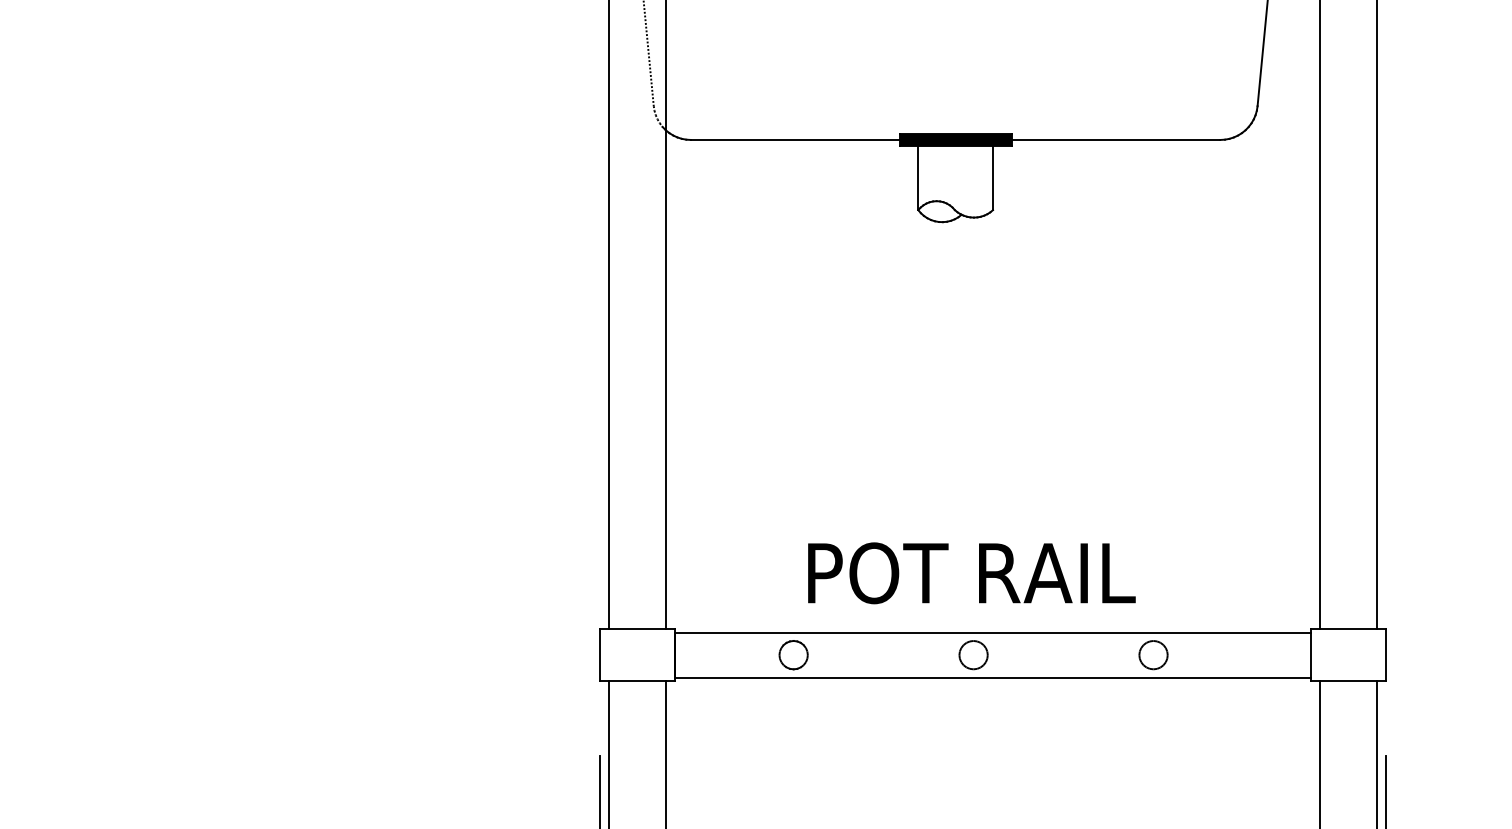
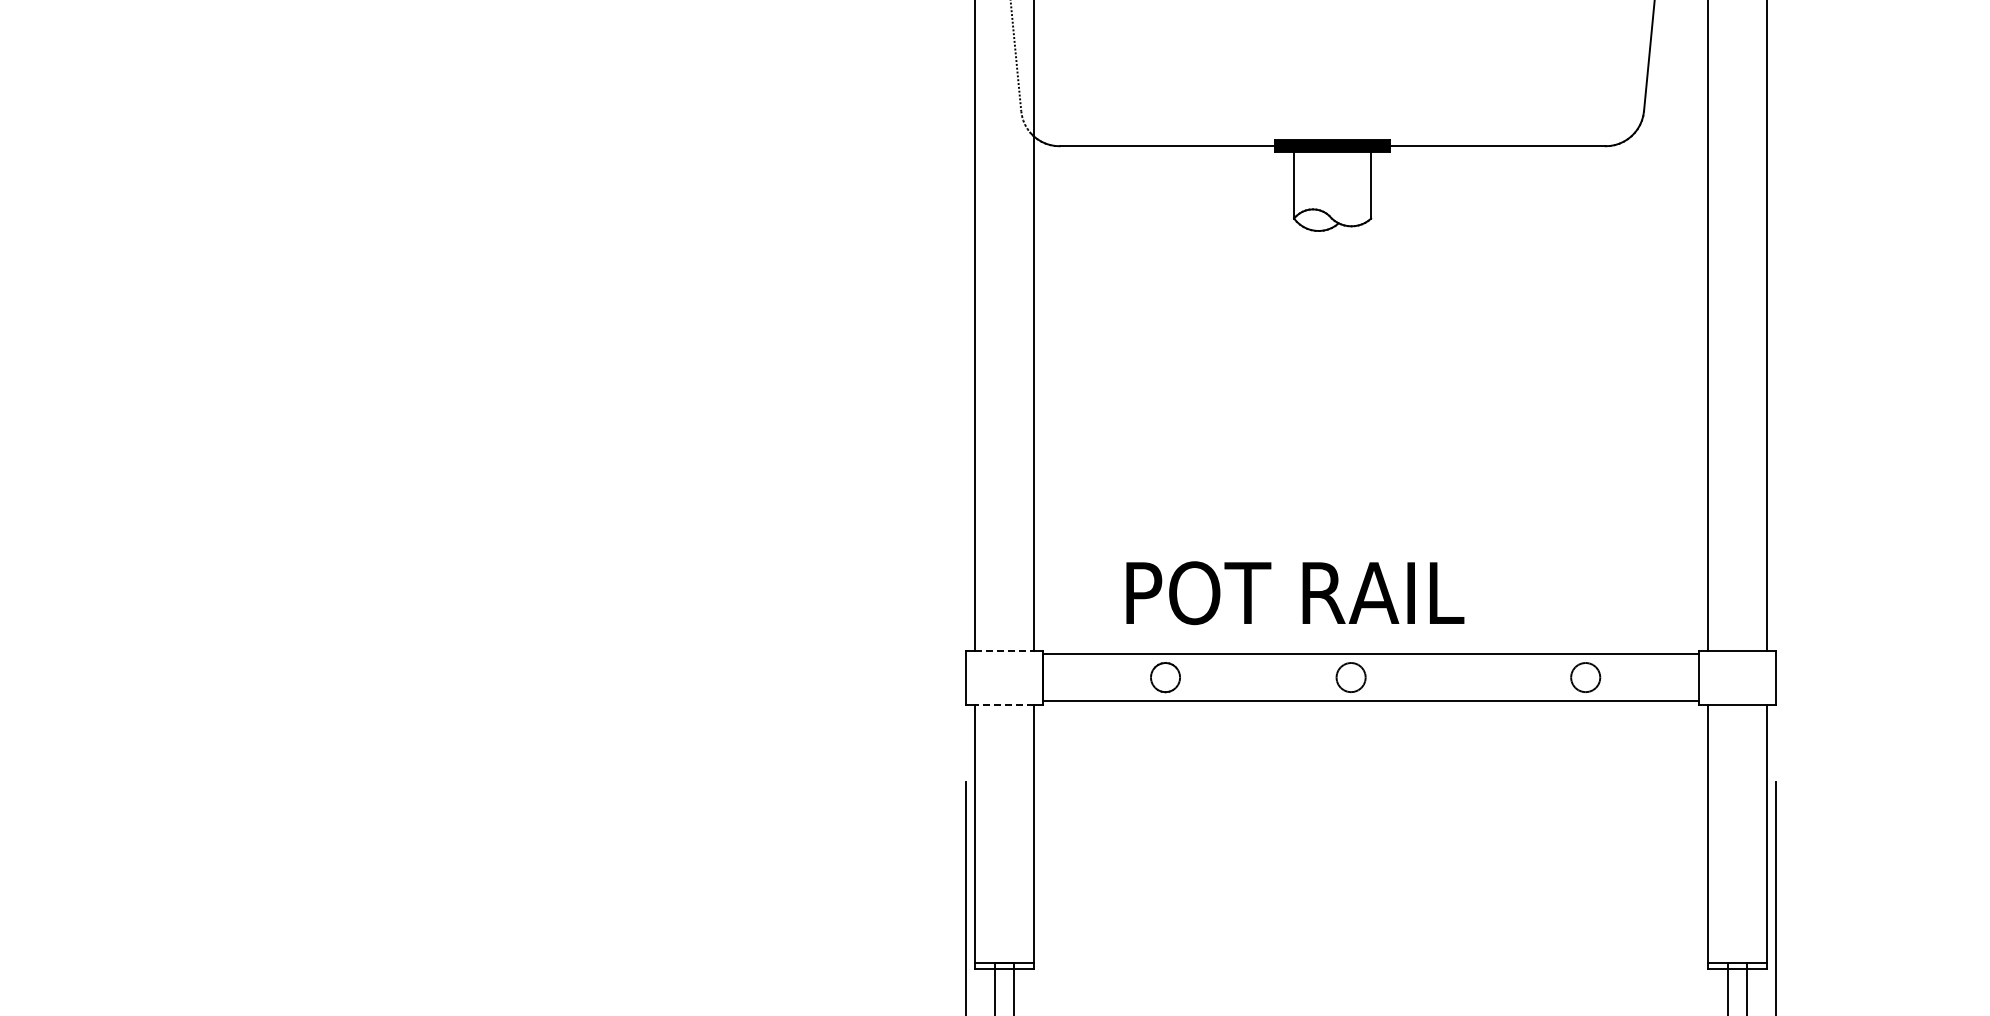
text: (972, 573) -> (1295, 593), moved
line: (638, 628) -> (1005, 650), solid -> dashed
part: (1153, 655) -> (1585, 677), moved
line: (637, 681) -> (1004, 704), solid -> dashed

